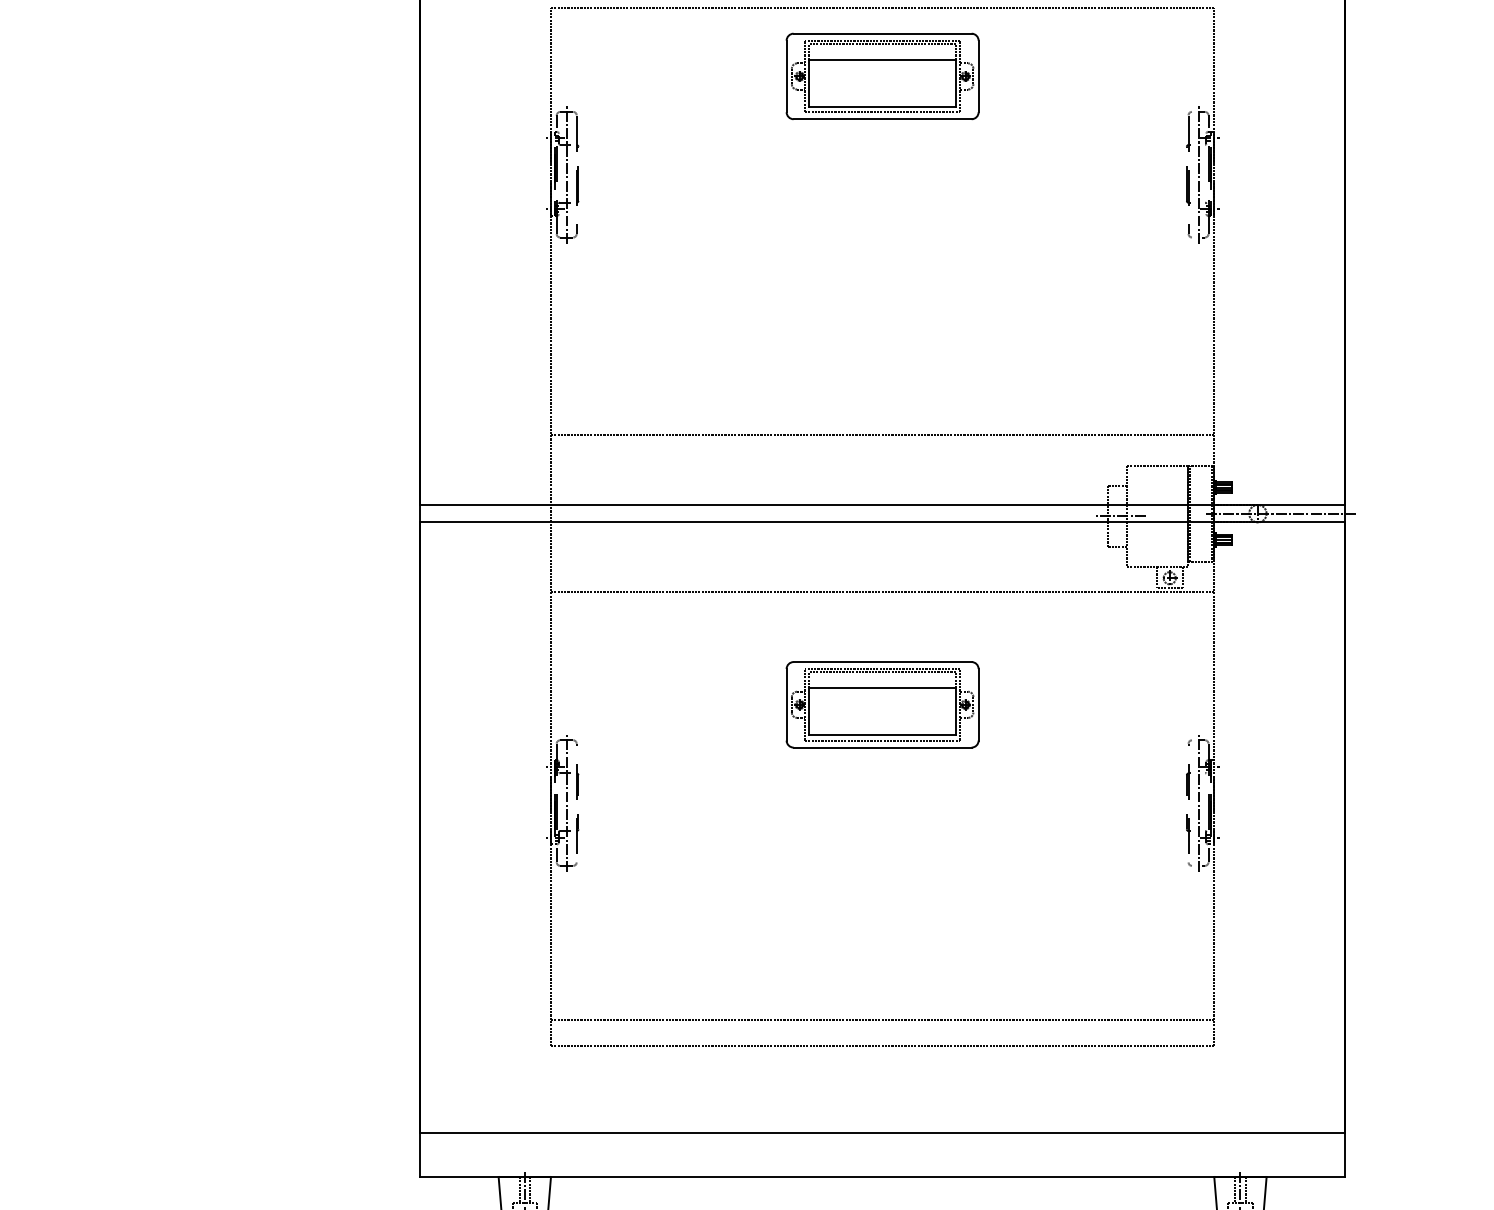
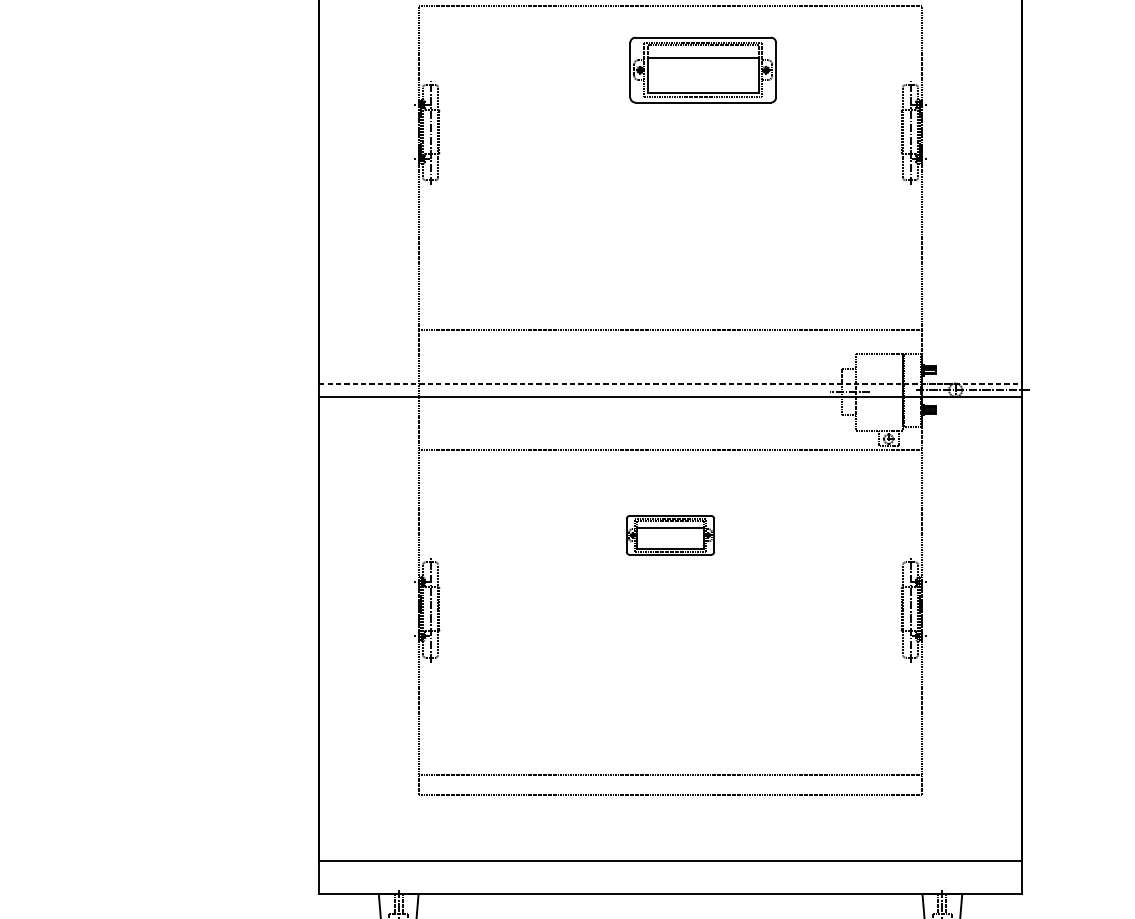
part: (882, 76) -> (703, 70), moved
line: (882, 504) -> (670, 383), solid -> dashed
part: (882, 704) -> (670, 535), size x0.6

